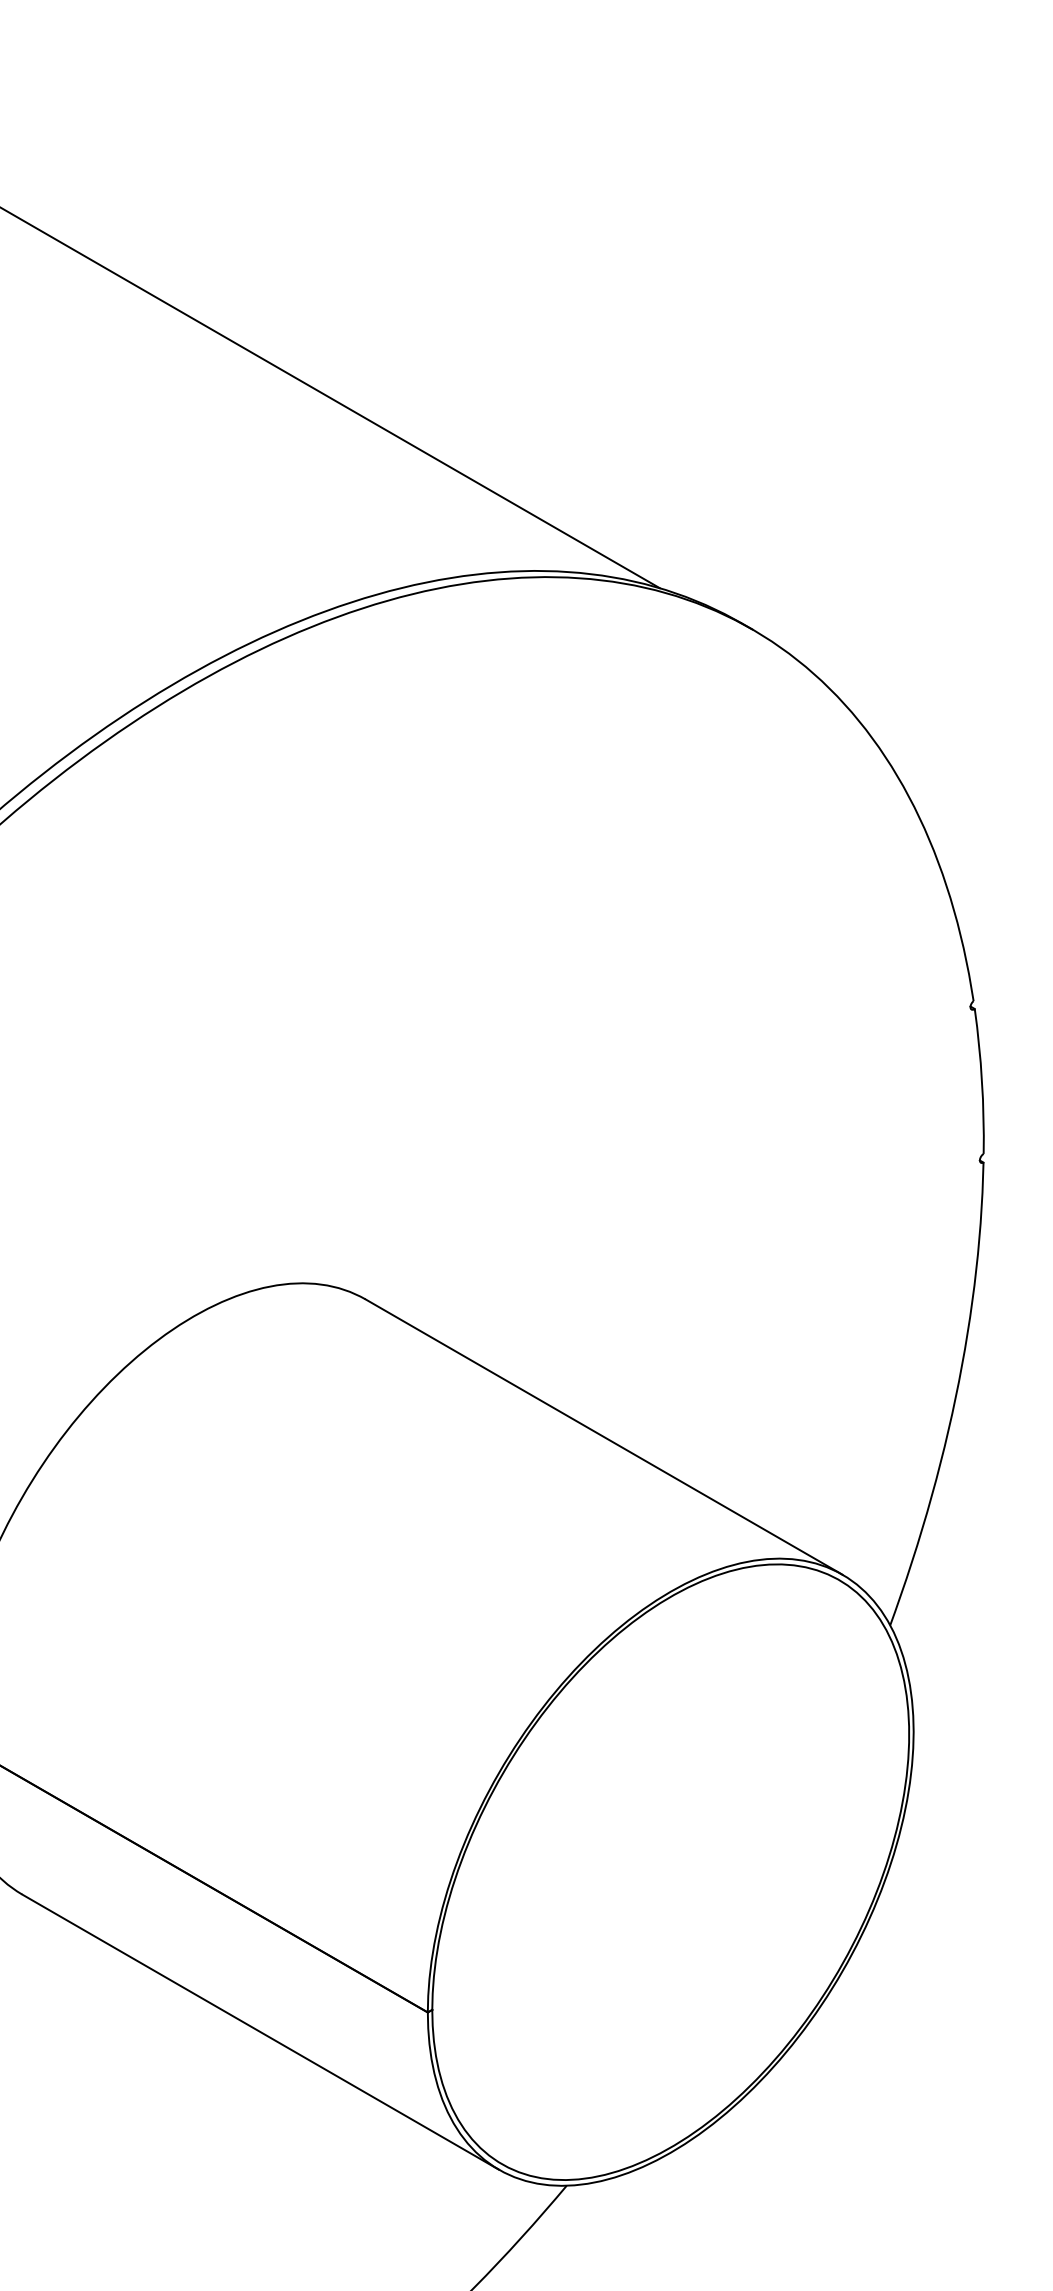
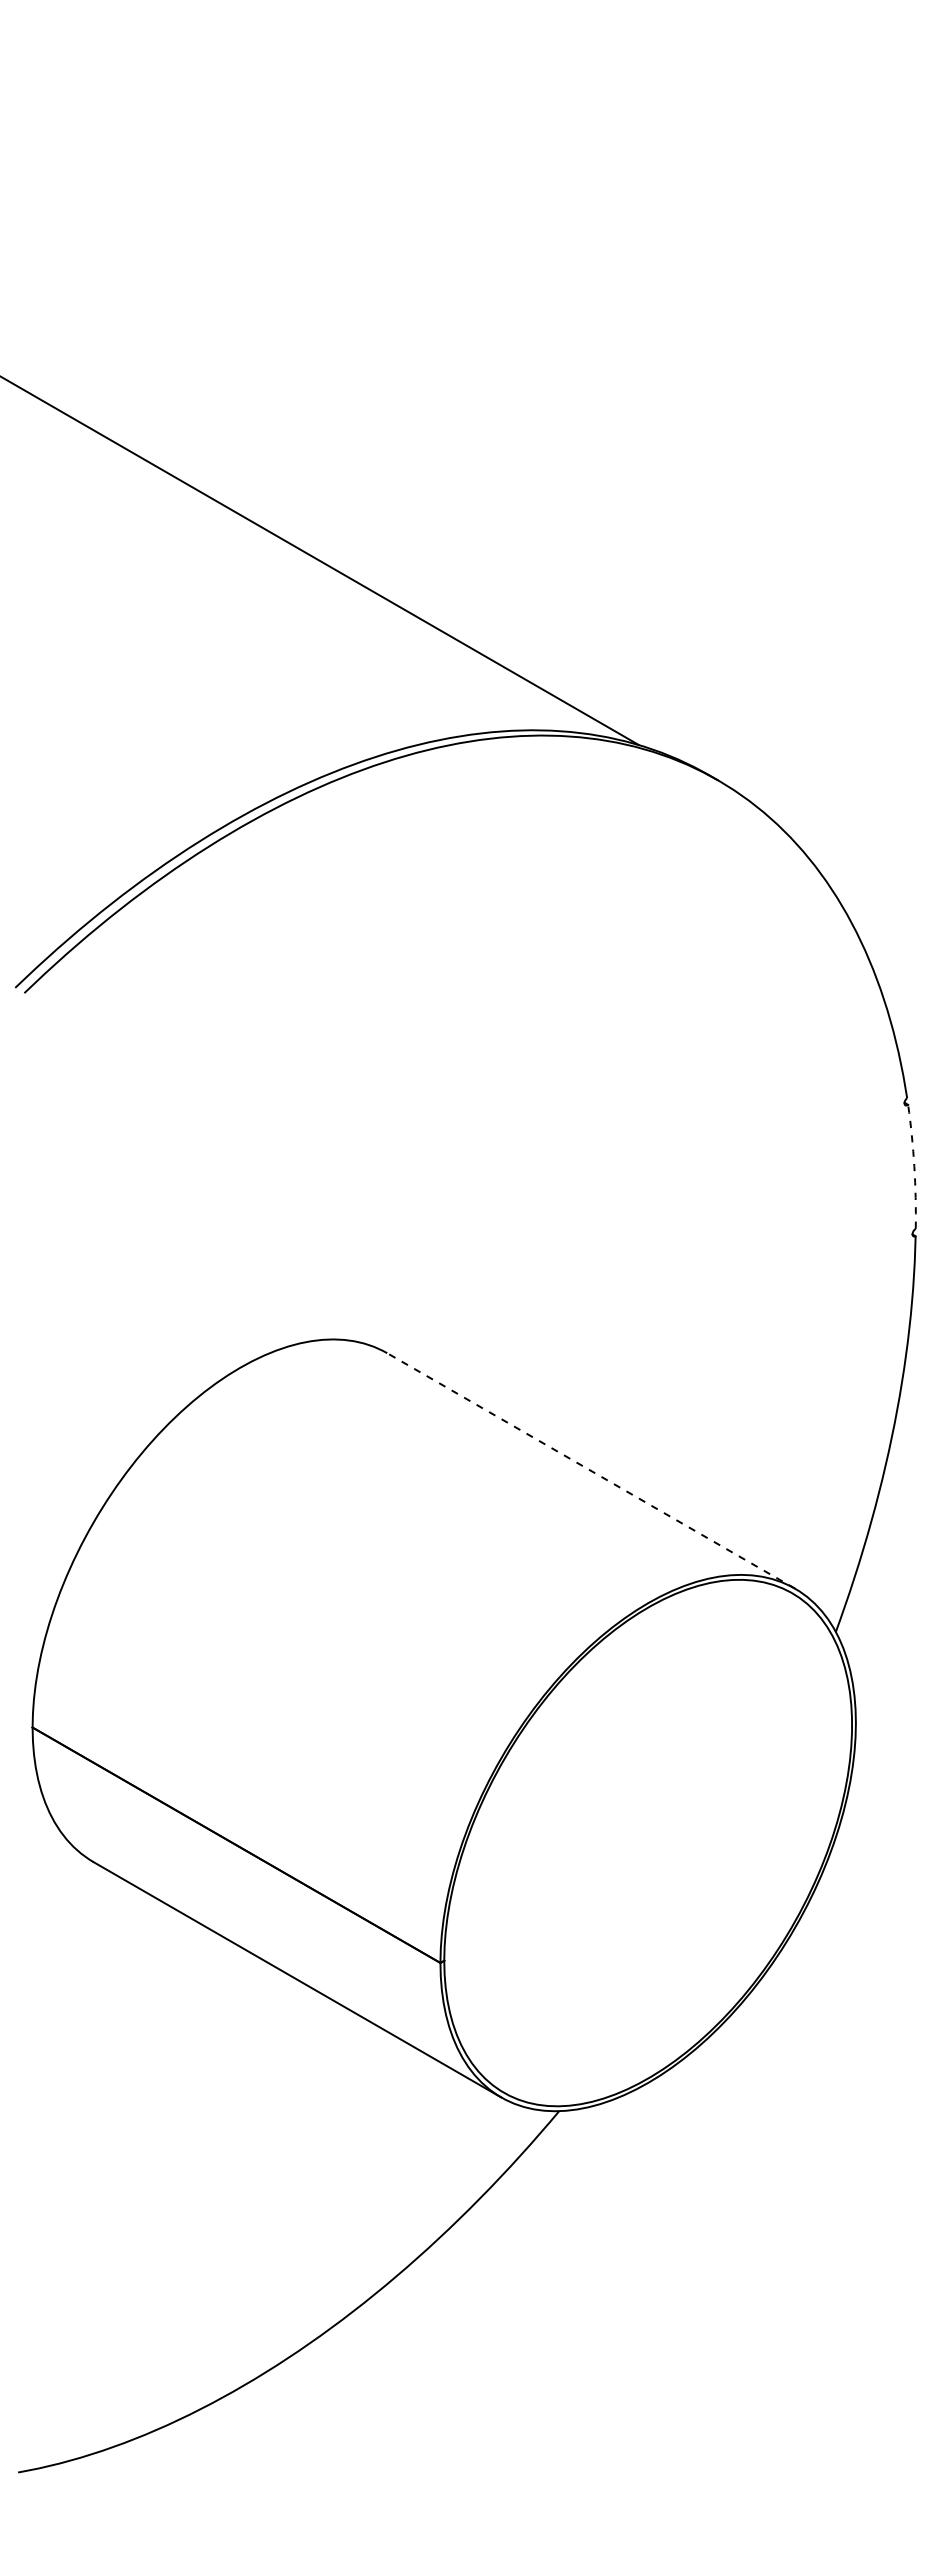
arc: (982, 1081) -> (914, 1166), solid -> dashed
line: (603, 1436) -> (590, 1470), solid -> dashed

